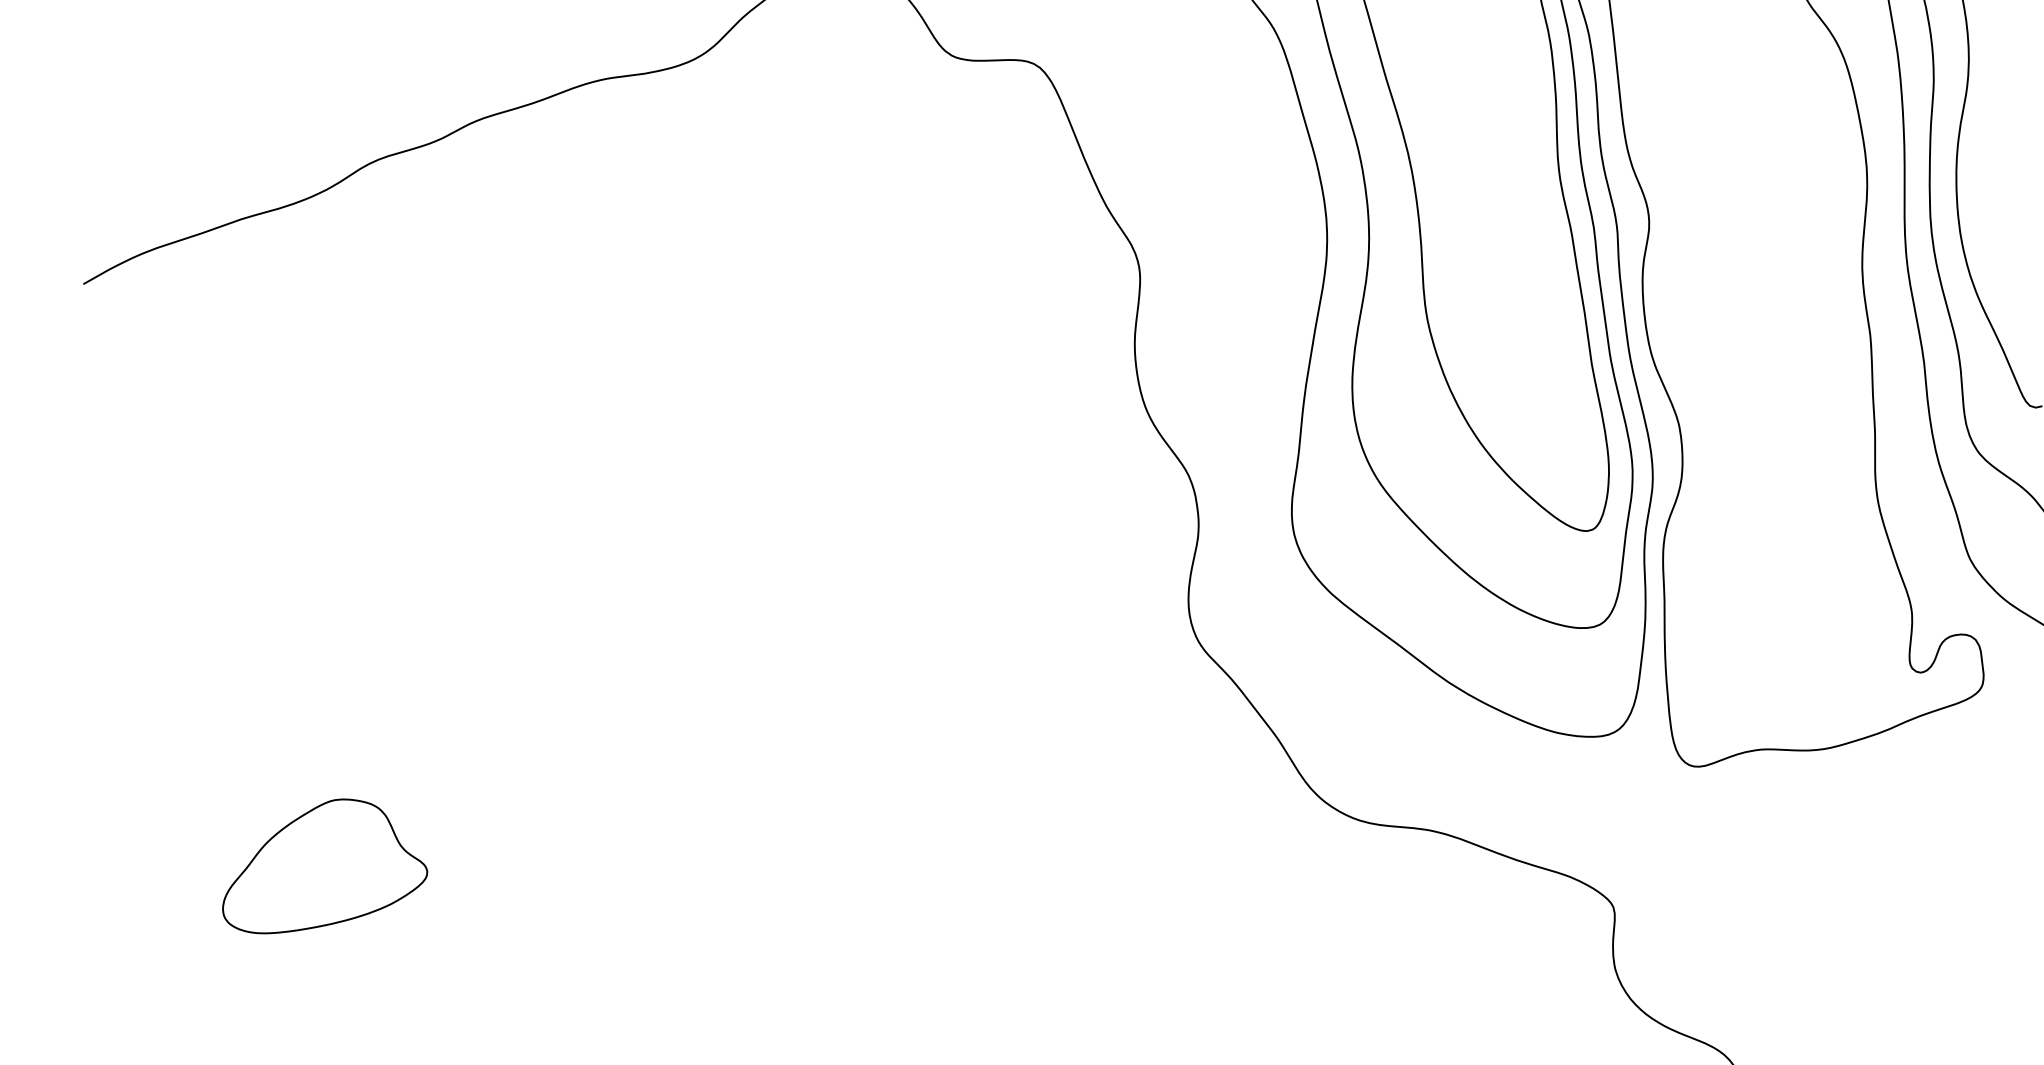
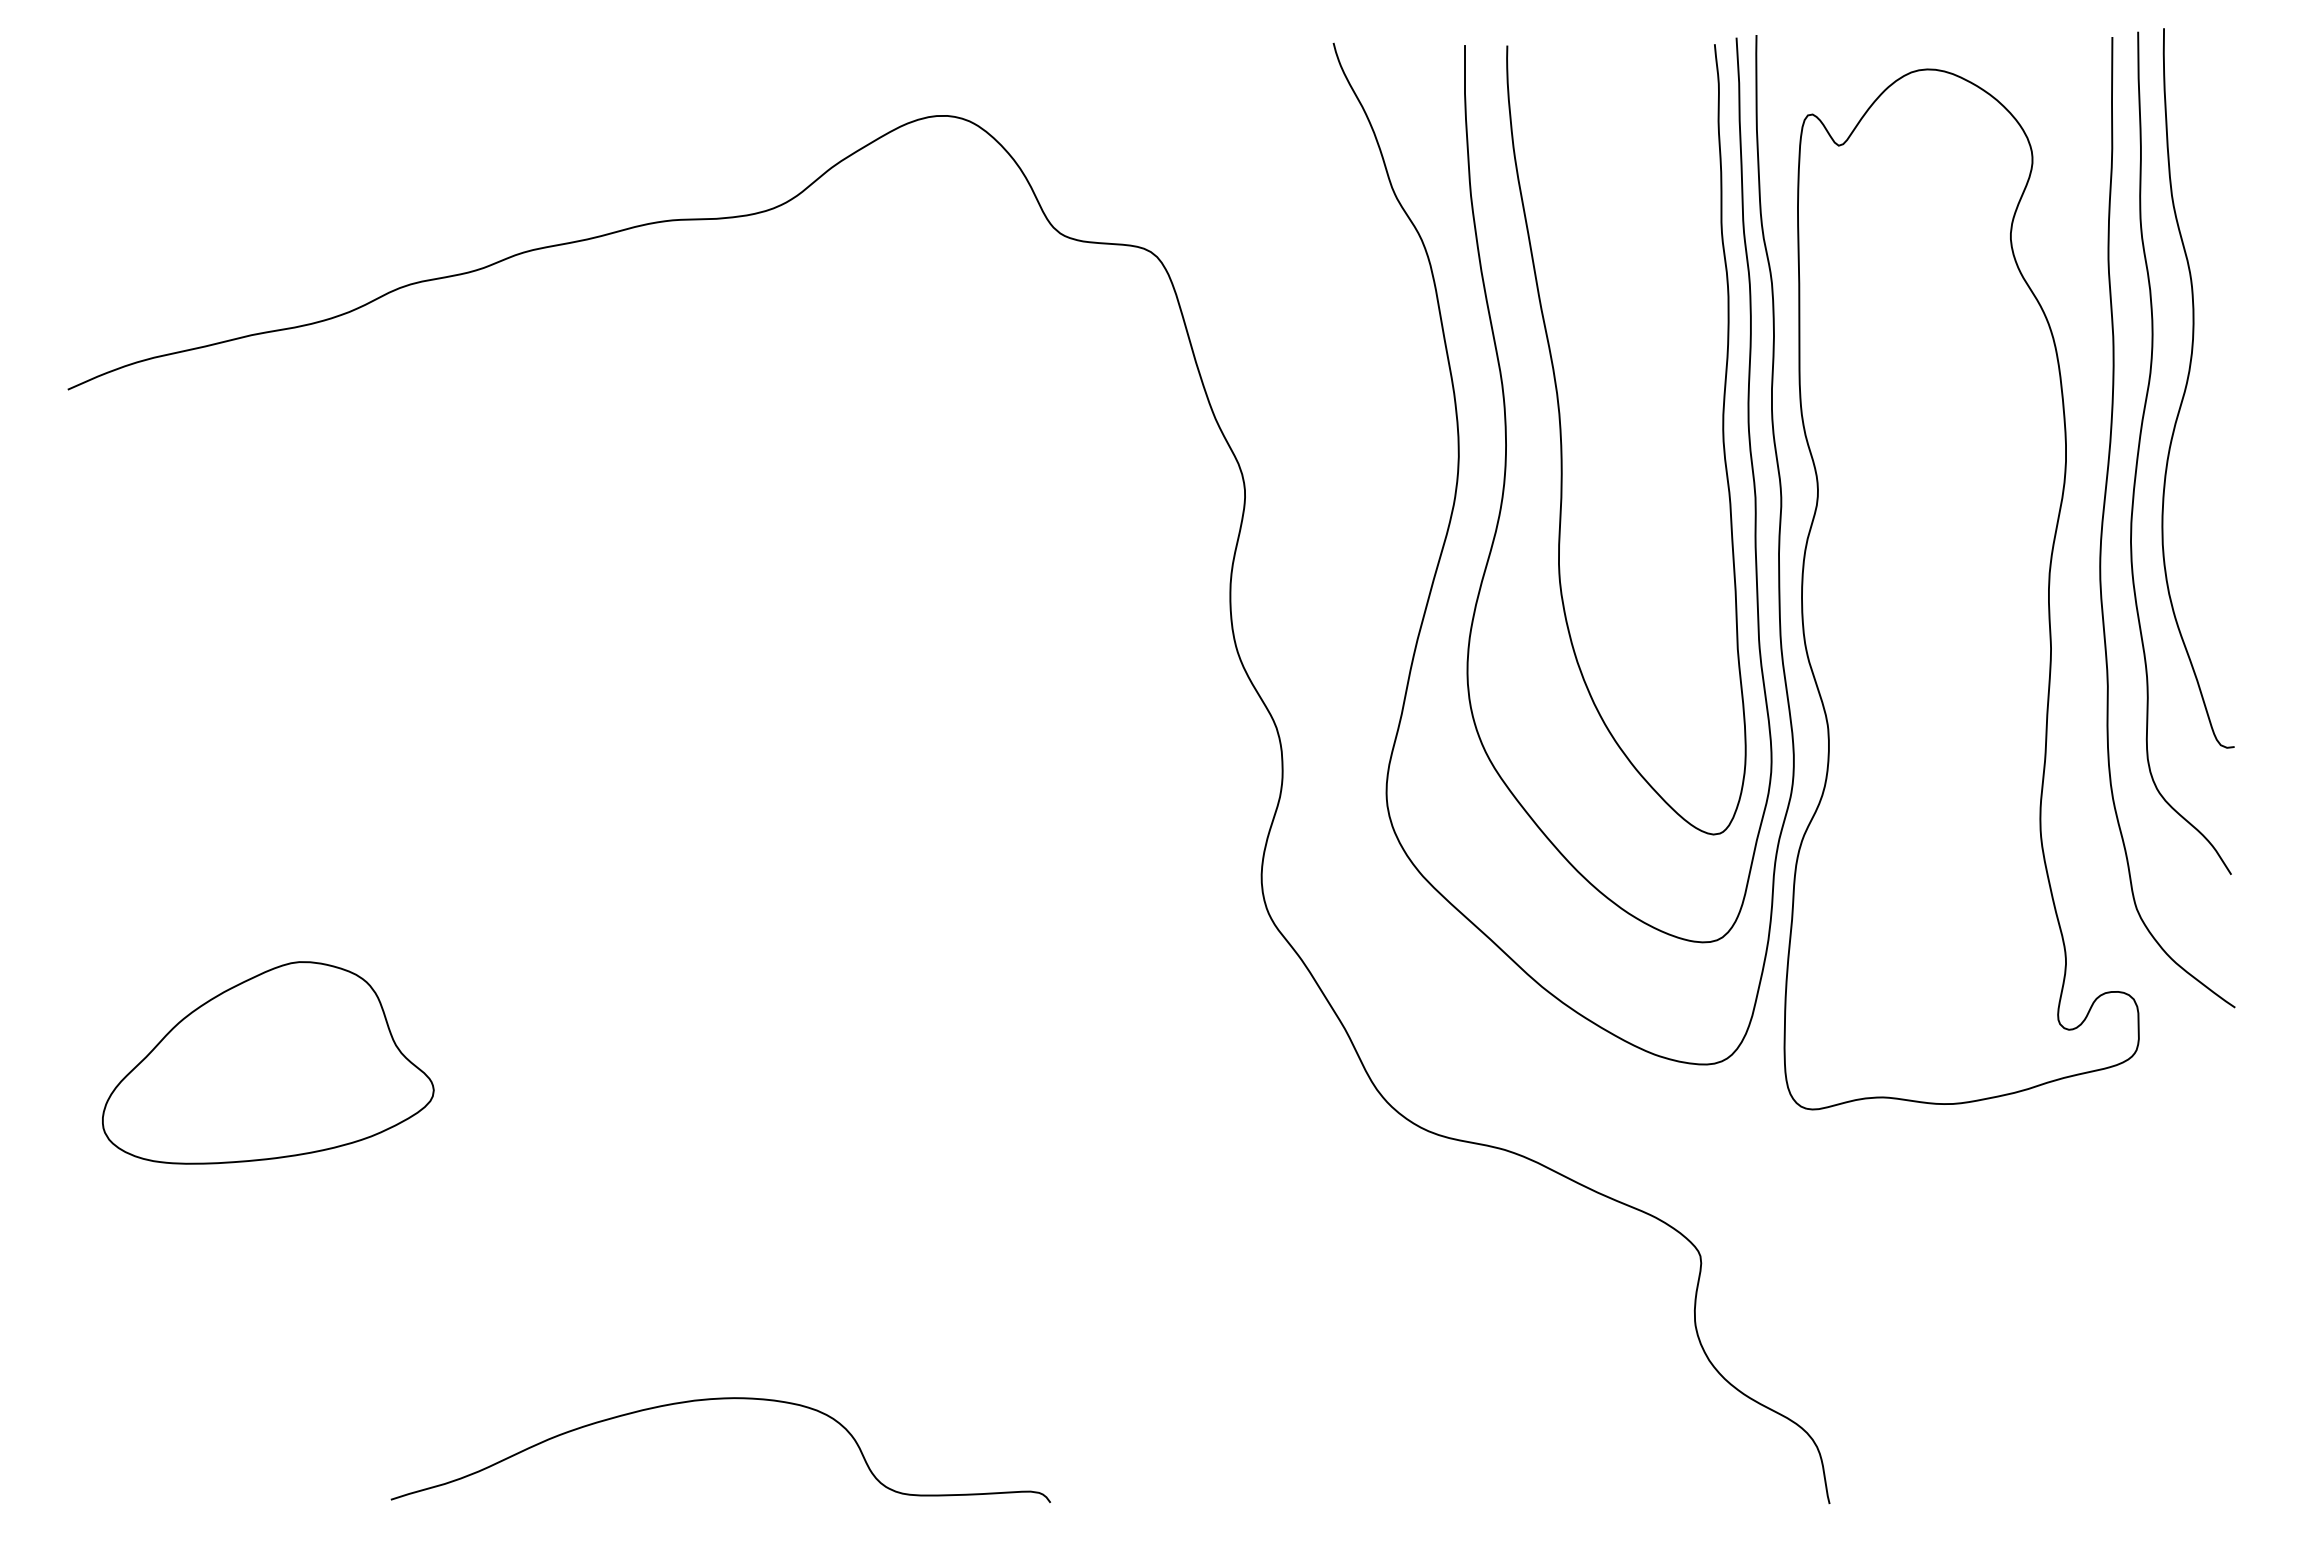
part: (322, 864) -> (268, 1062), size x1.43

